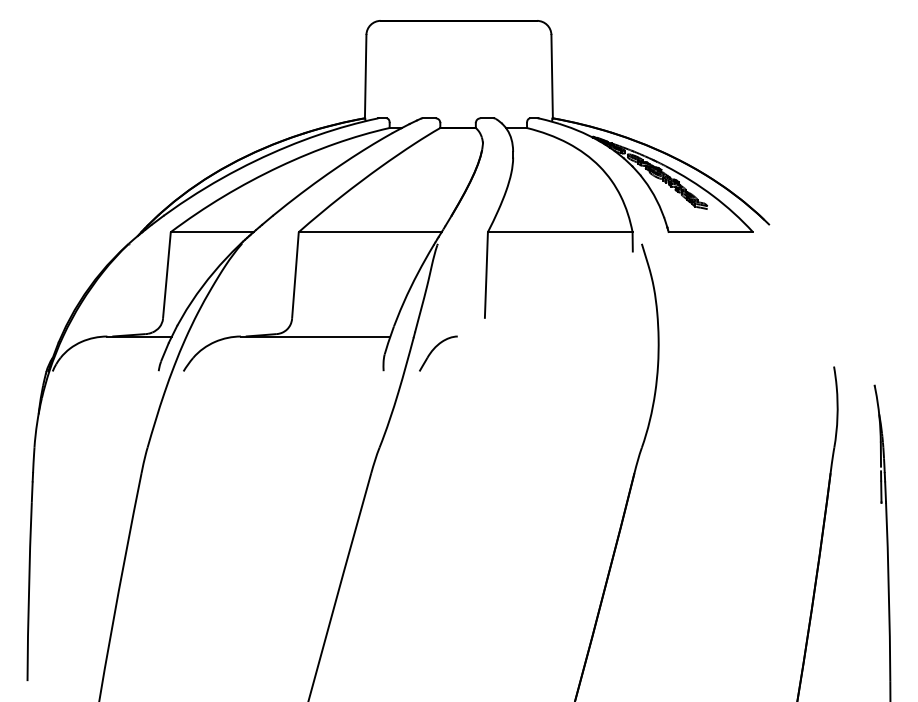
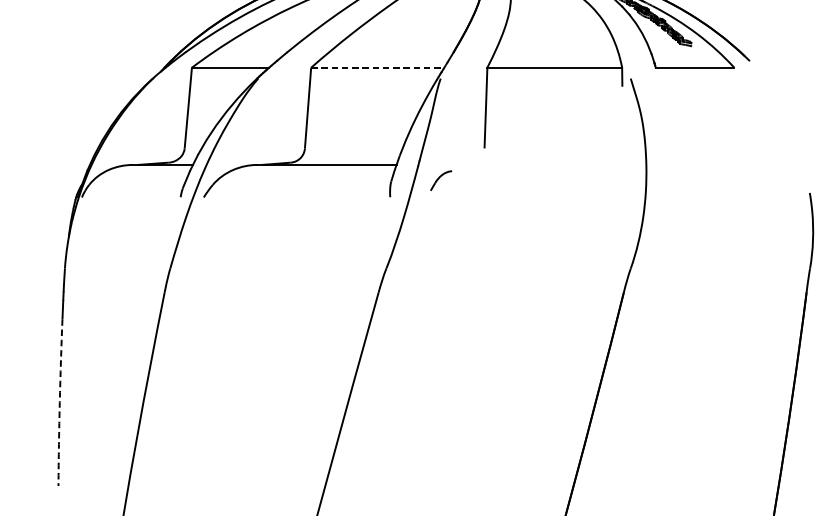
line: (370, 232) -> (377, 68), solid -> dashed
part: (438, 353) -> (441, 180), size x0.6
arc: (28, 591) -> (59, 402), solid -> dashed

